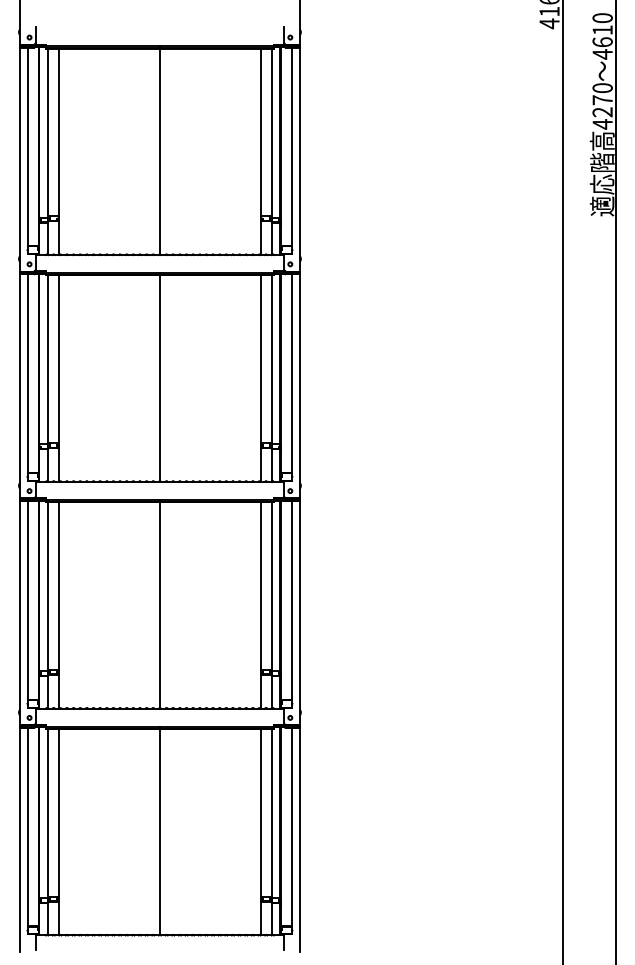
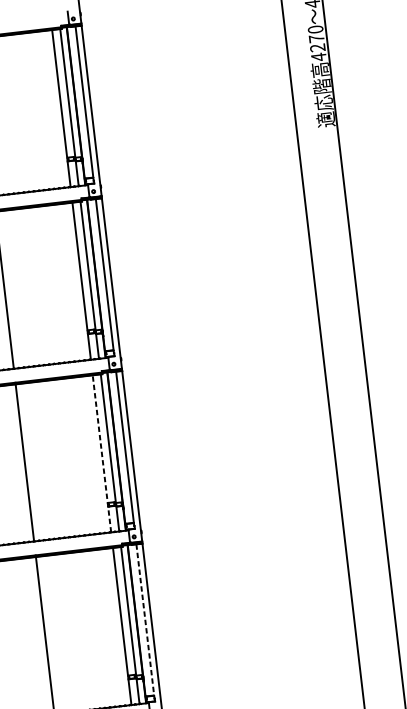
line: (261, 604) -> (102, 453), solid -> dashed
line: (292, 826) -> (145, 619), solid -> dashed

